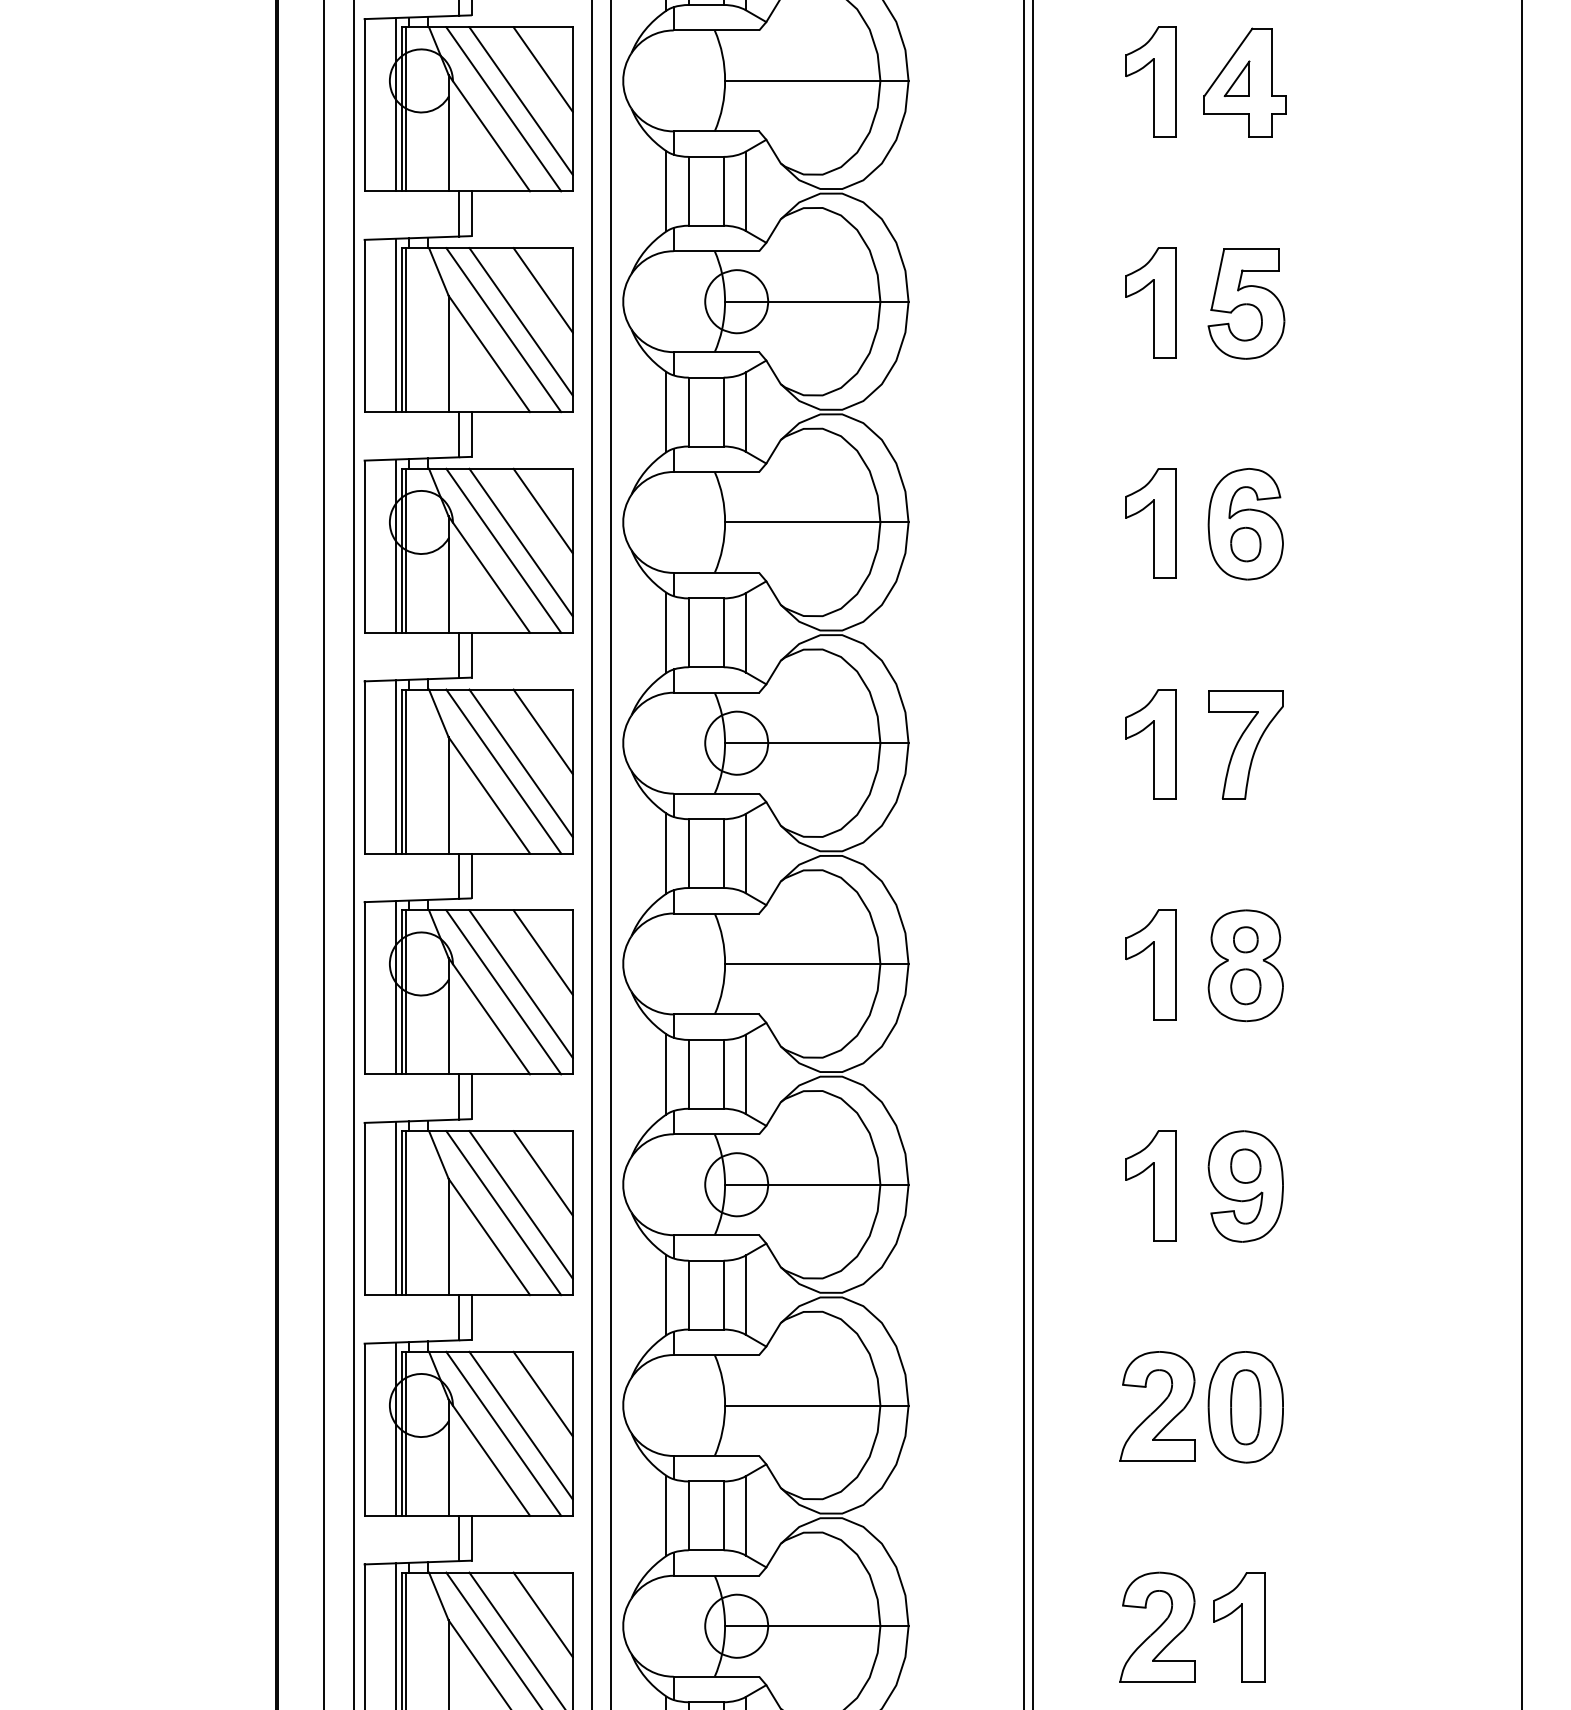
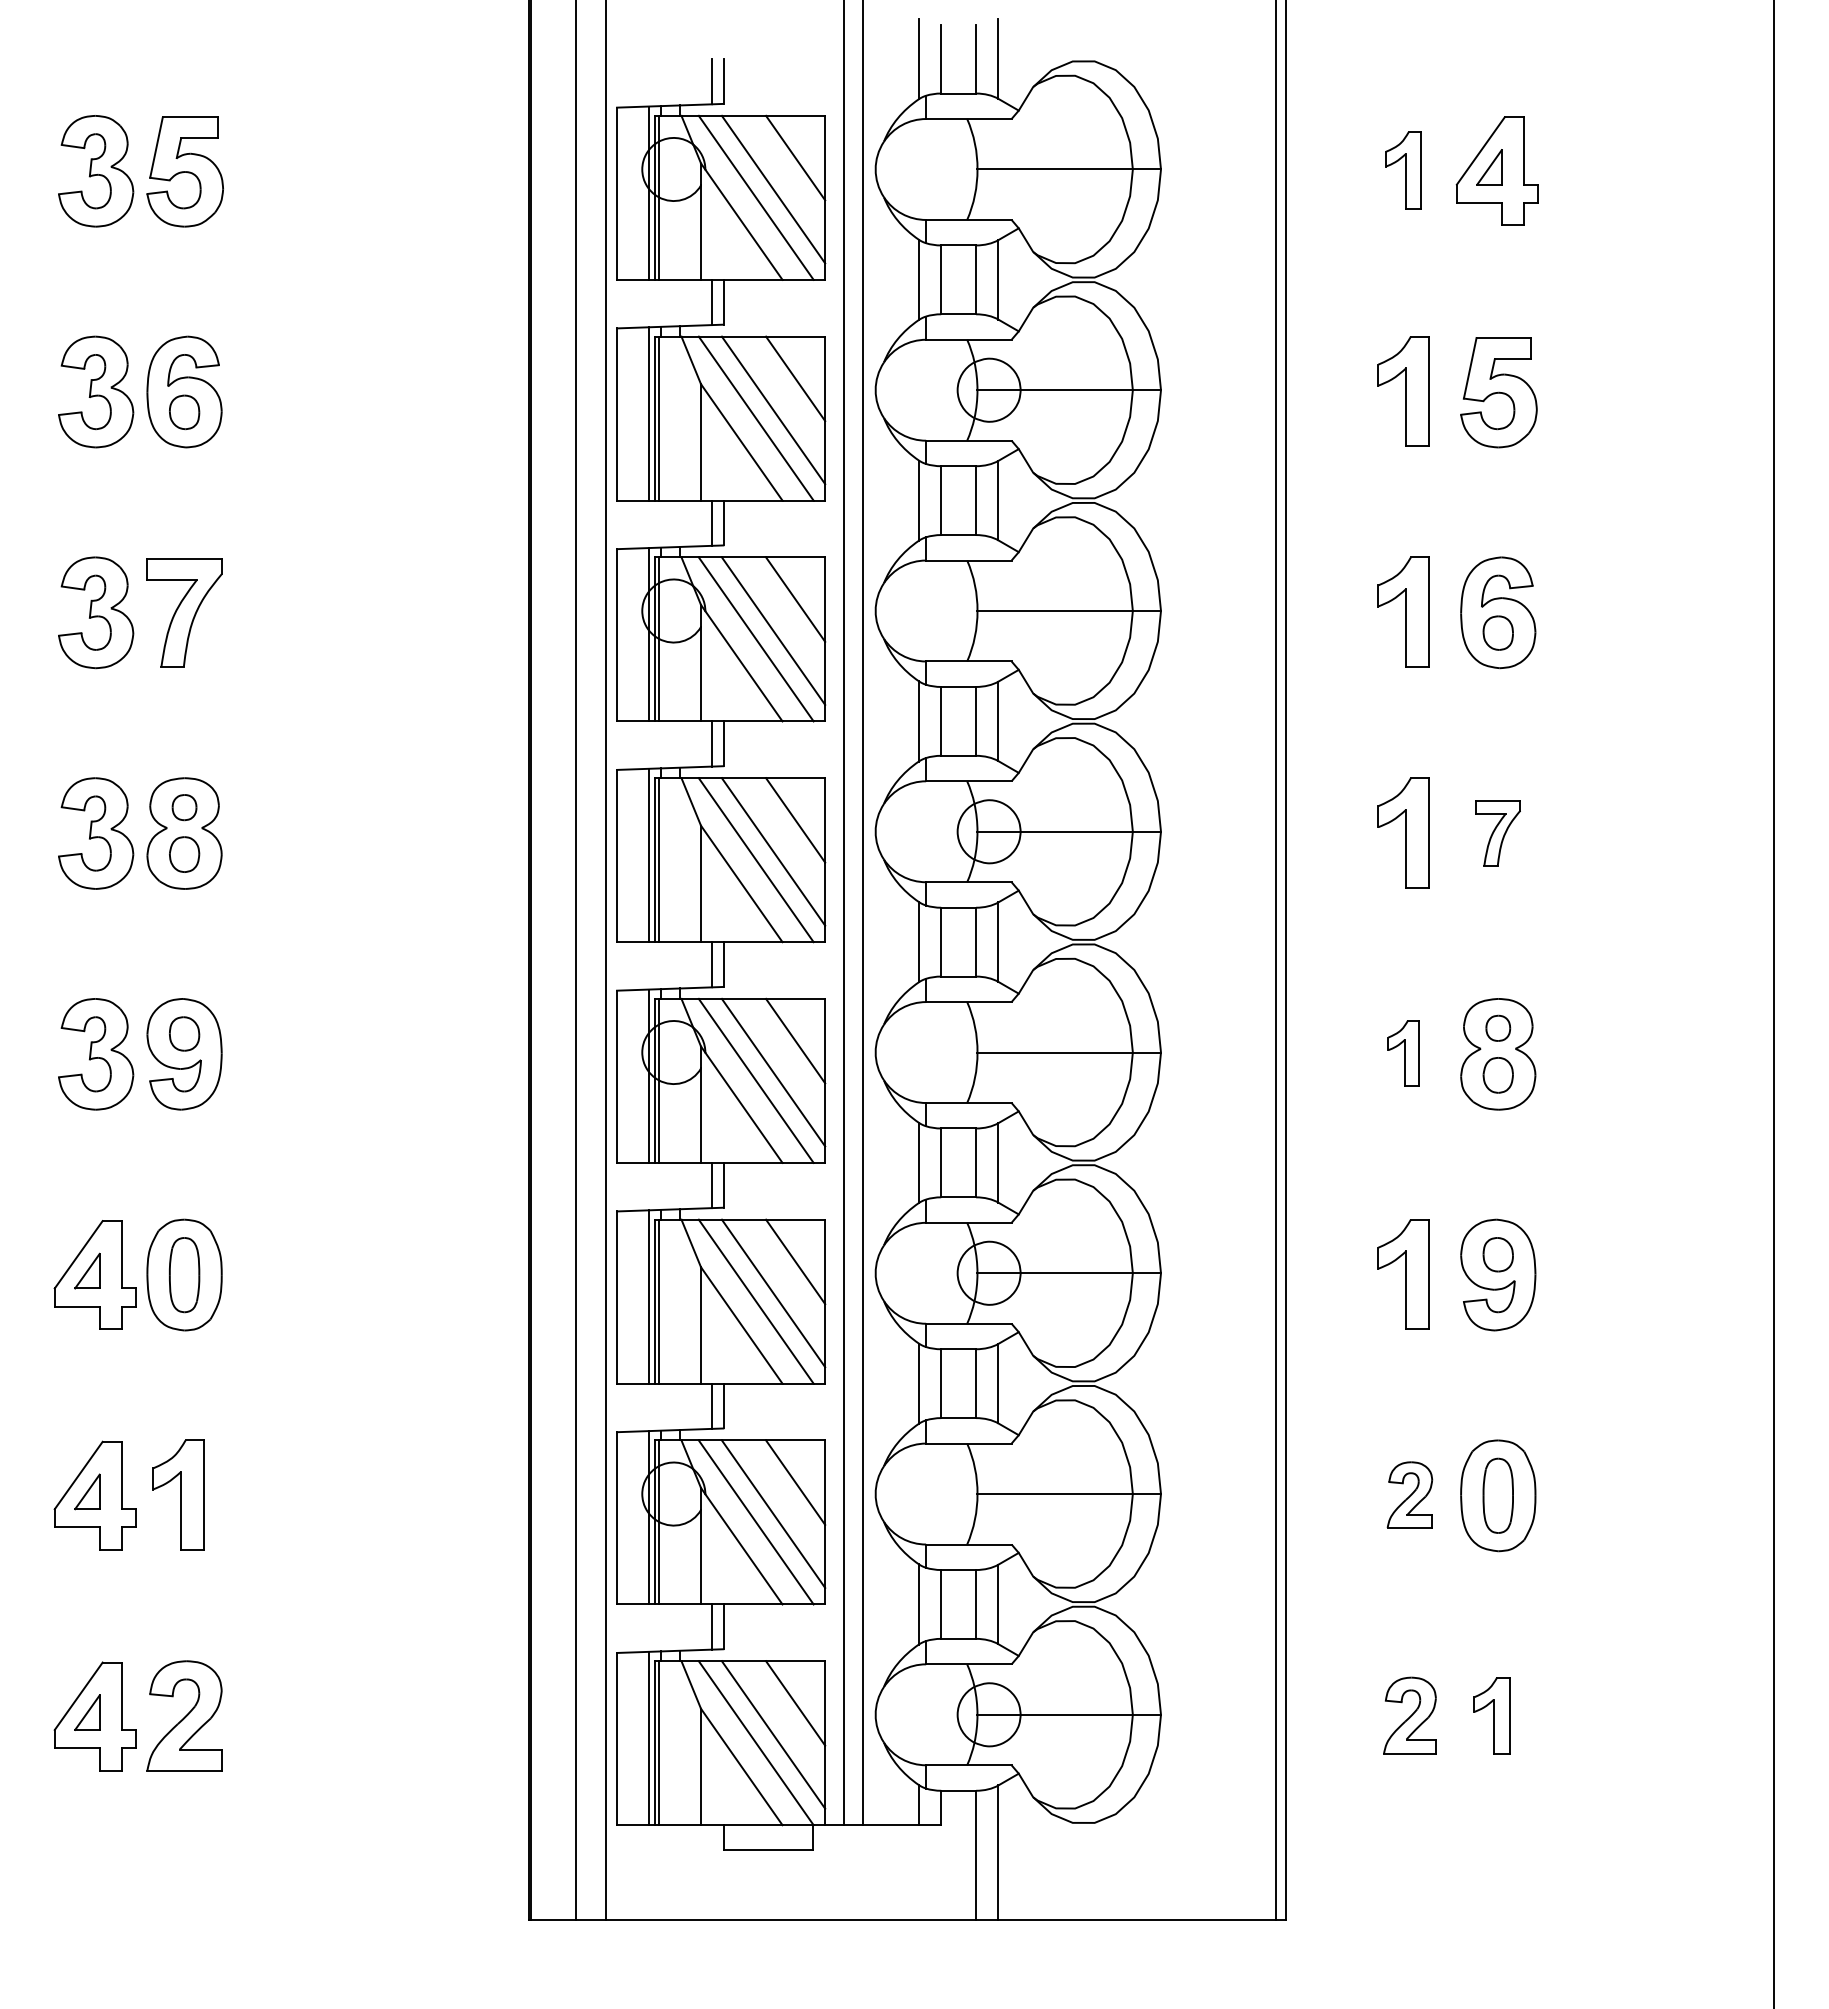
part: (1151, 81) -> (1403, 170), size x0.7
part: (1245, 744) -> (1497, 833), size x0.6
part: (1151, 964) -> (1403, 1053), size x0.6
part: (1157, 1405) -> (1409, 1494), size x0.6
part: (1157, 1626) -> (1409, 1715), size x0.7
part: (1239, 1626) -> (1491, 1715), size x0.7

